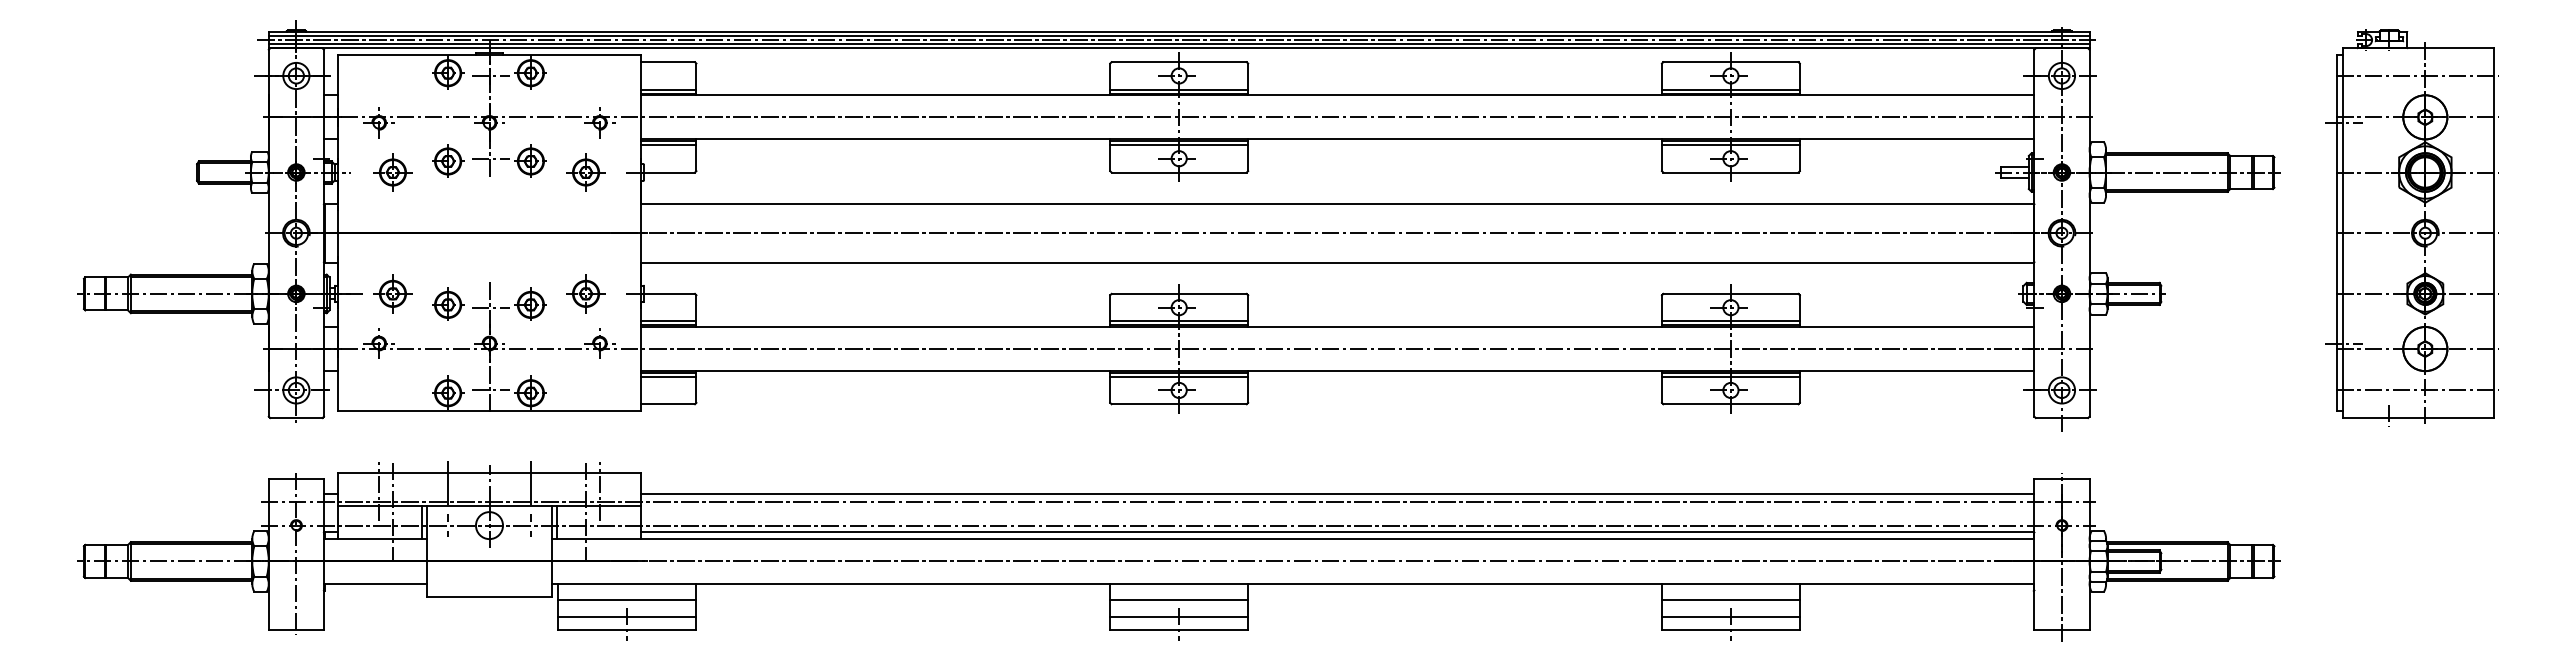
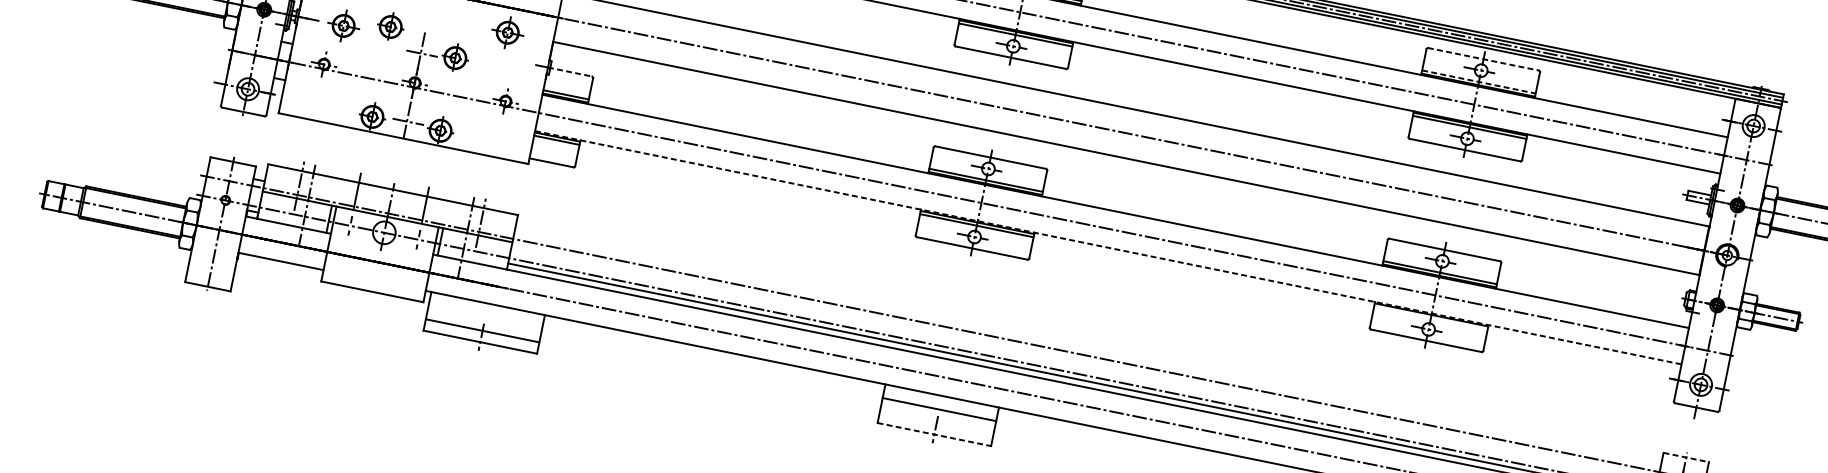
line: (1730, 62) -> (1483, 59), solid -> dashed
line: (1730, 89) -> (1478, 81), solid -> dashed
part: (585, 293) -> (507, 32), moved
line: (668, 293) -> (570, 71), solid -> dashed
part: (448, 303) -> (391, 25), moved
line: (1337, 371) -> (1108, 247), solid -> dashed
line: (1730, 376) -> (1430, 317), removed
line: (2061, 478) -> (1685, 457), solid -> dashed
line: (1337, 493) -> (1087, 348), removed
line: (627, 600) -> (485, 317), removed
line: (1179, 616) -> (936, 423), removed
line: (1179, 630) -> (934, 434), solid -> dashed

